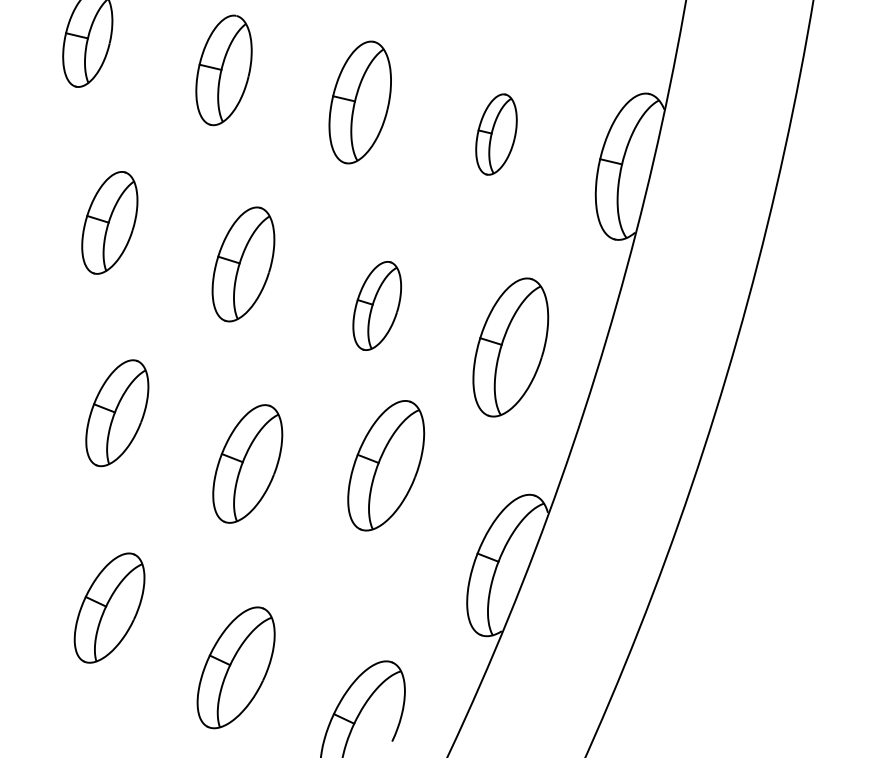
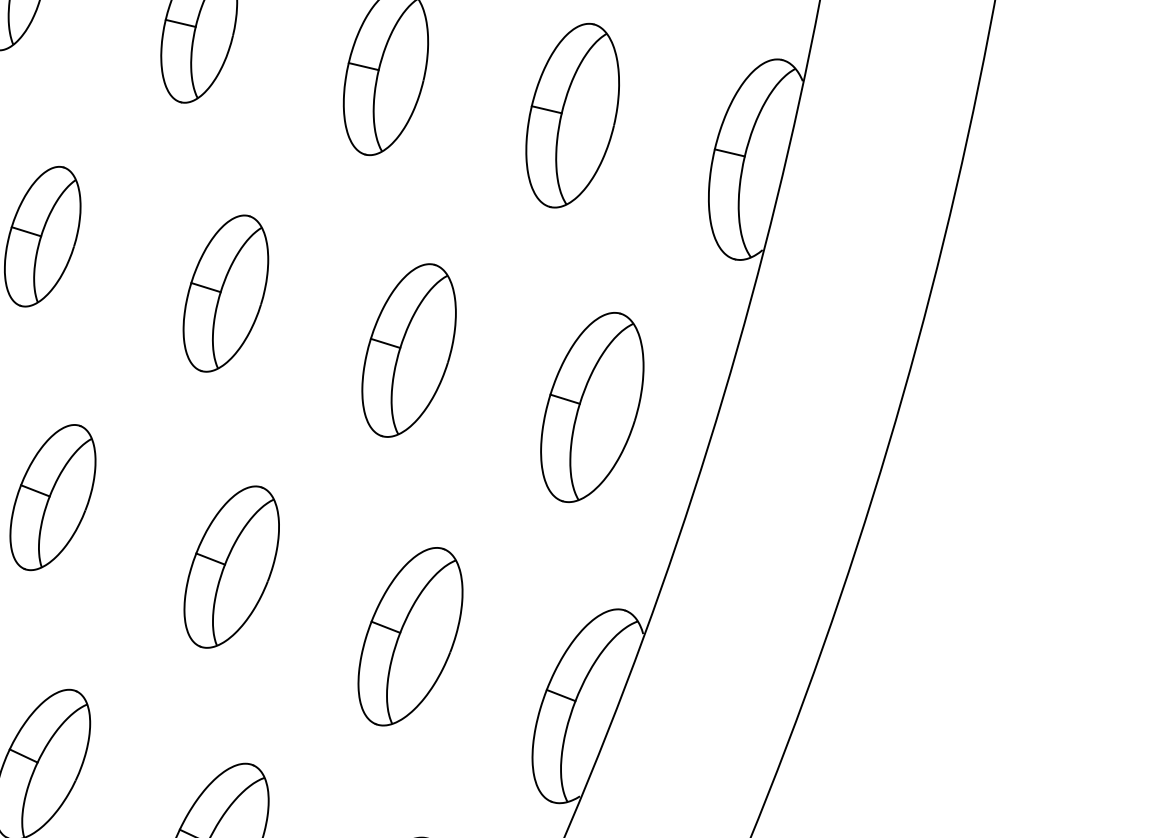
part: (496, 134) -> (572, 115), size x1.67
part: (377, 305) -> (409, 349), size x1.43
part: (386, 465) -> (410, 636), moved

